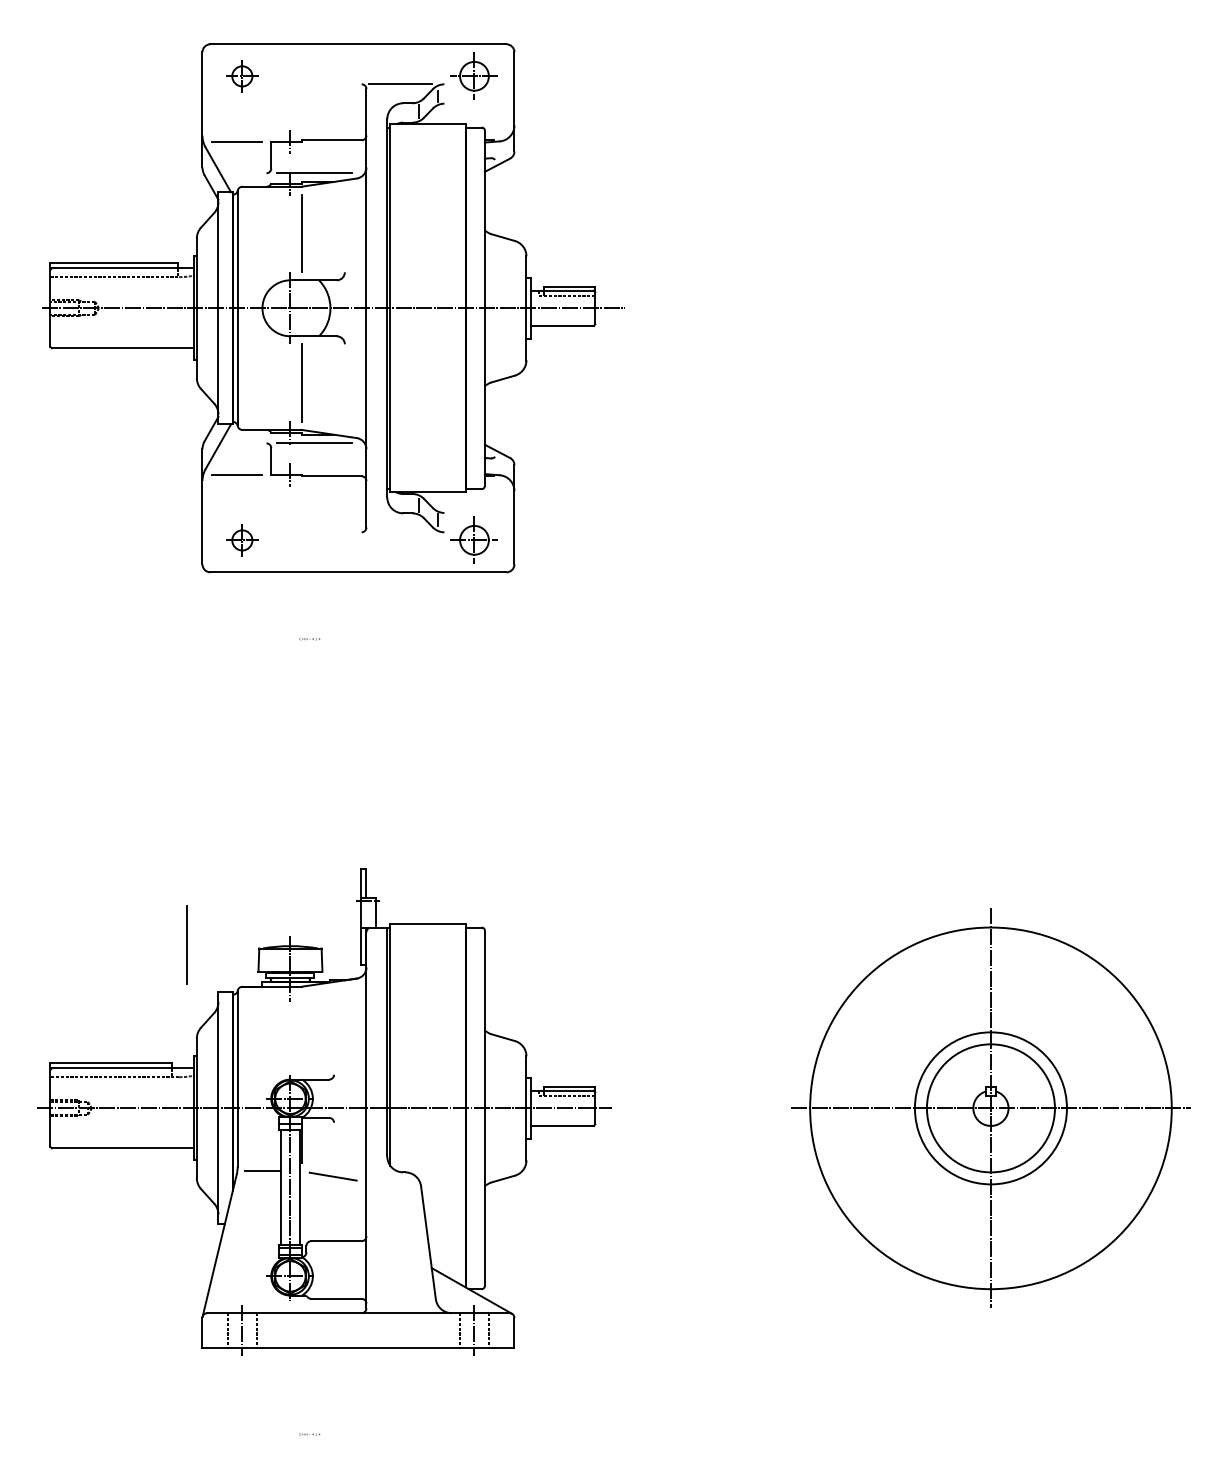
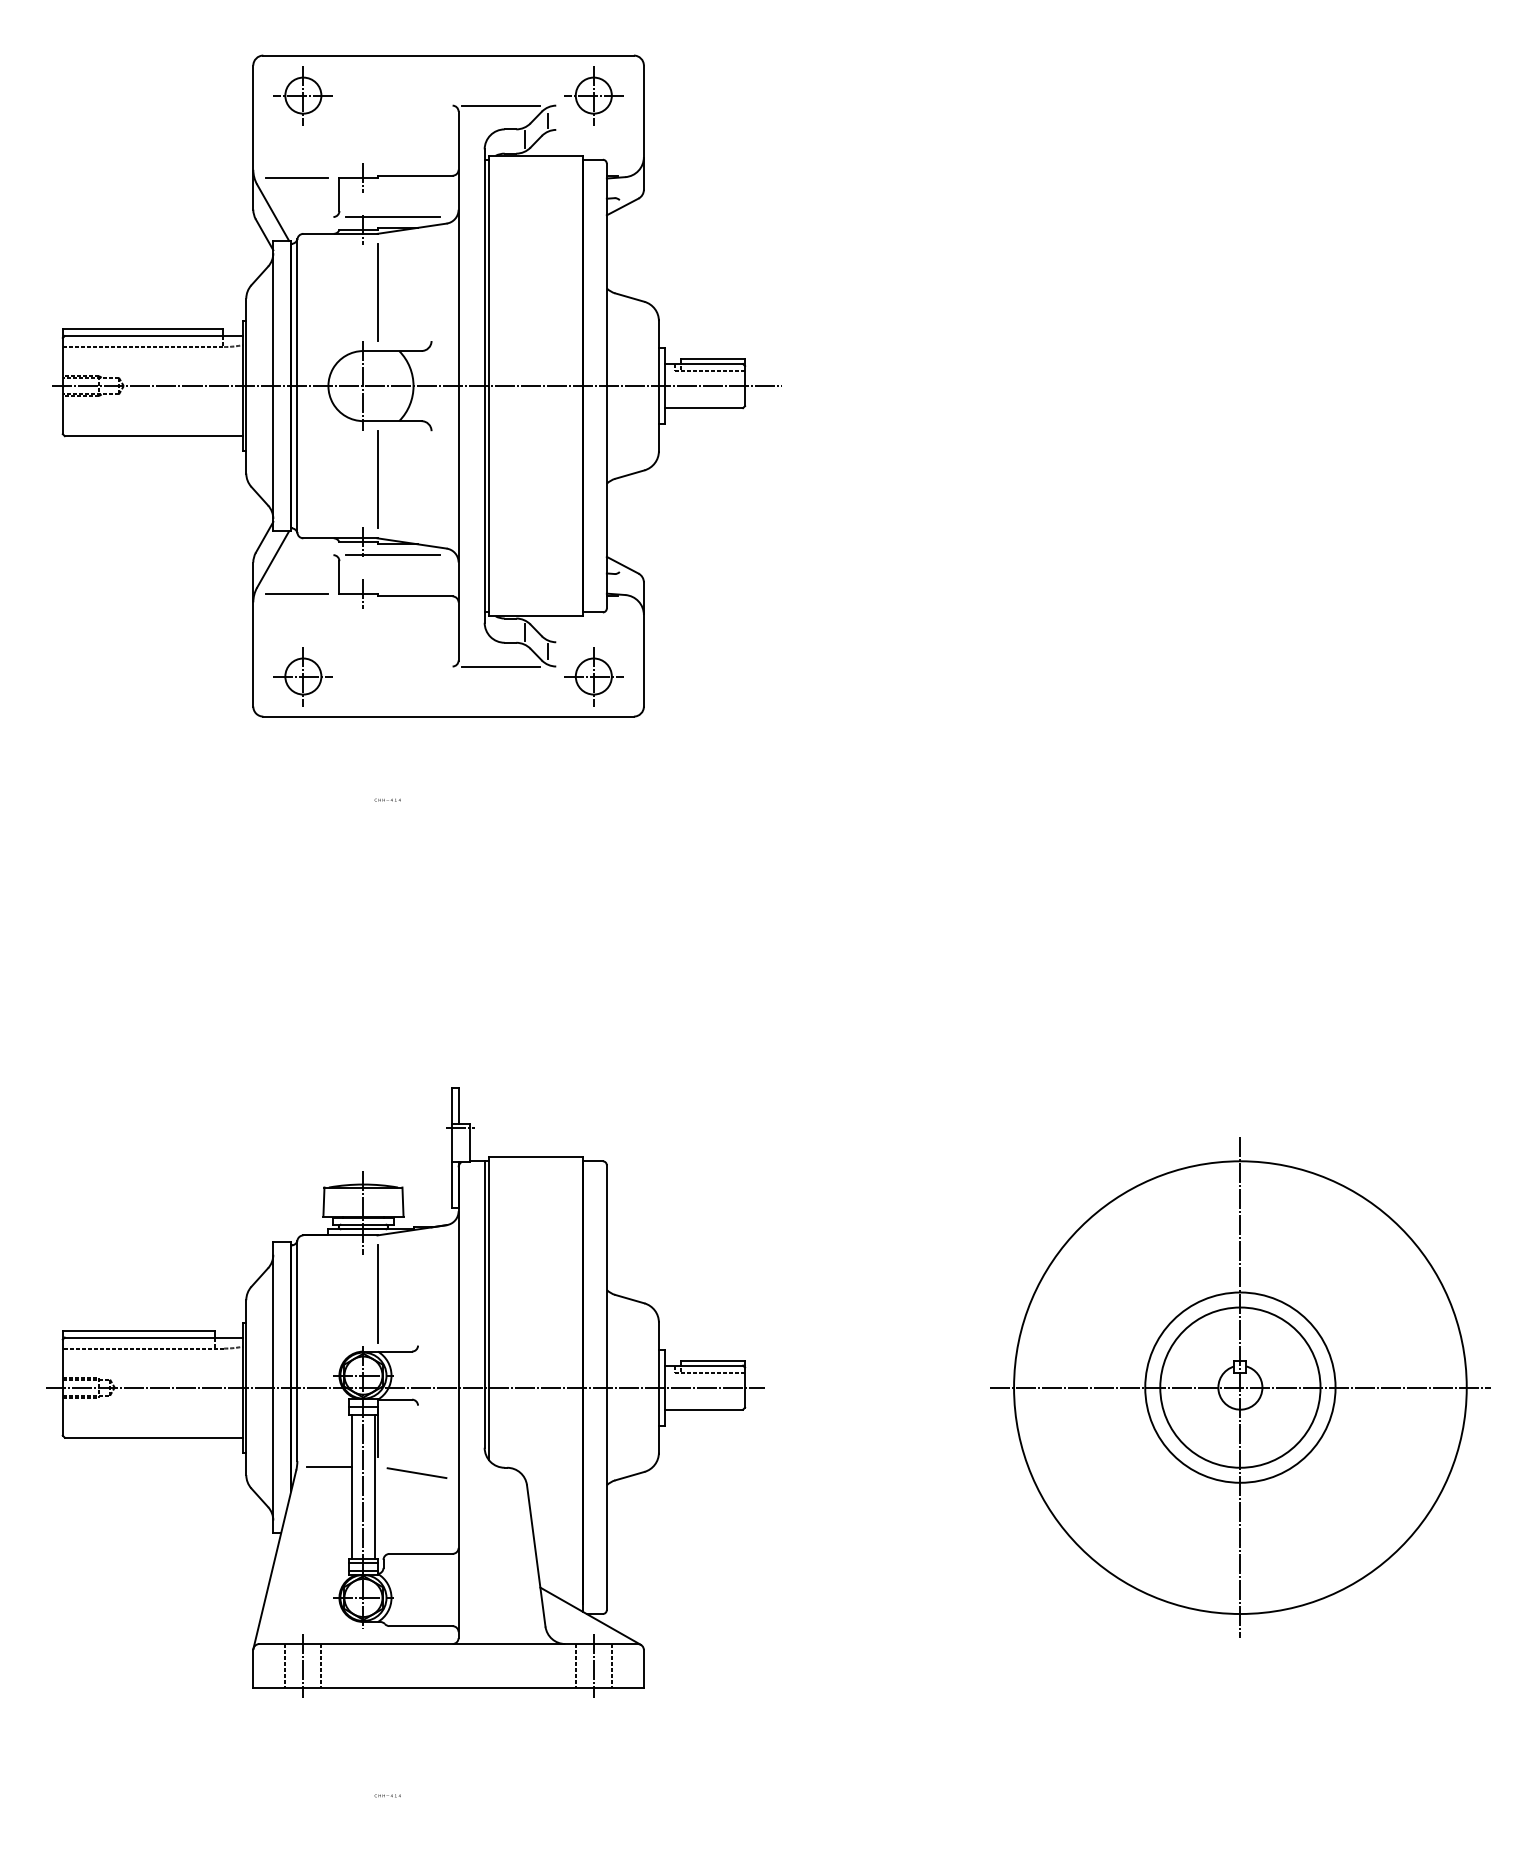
part: (241, 76) -> (302, 95), size x1.43
line: (400, 532) -> (501, 666), added
part: (241, 540) -> (302, 676), size x1.43
line: (187, 944) -> (377, 1293), moved

